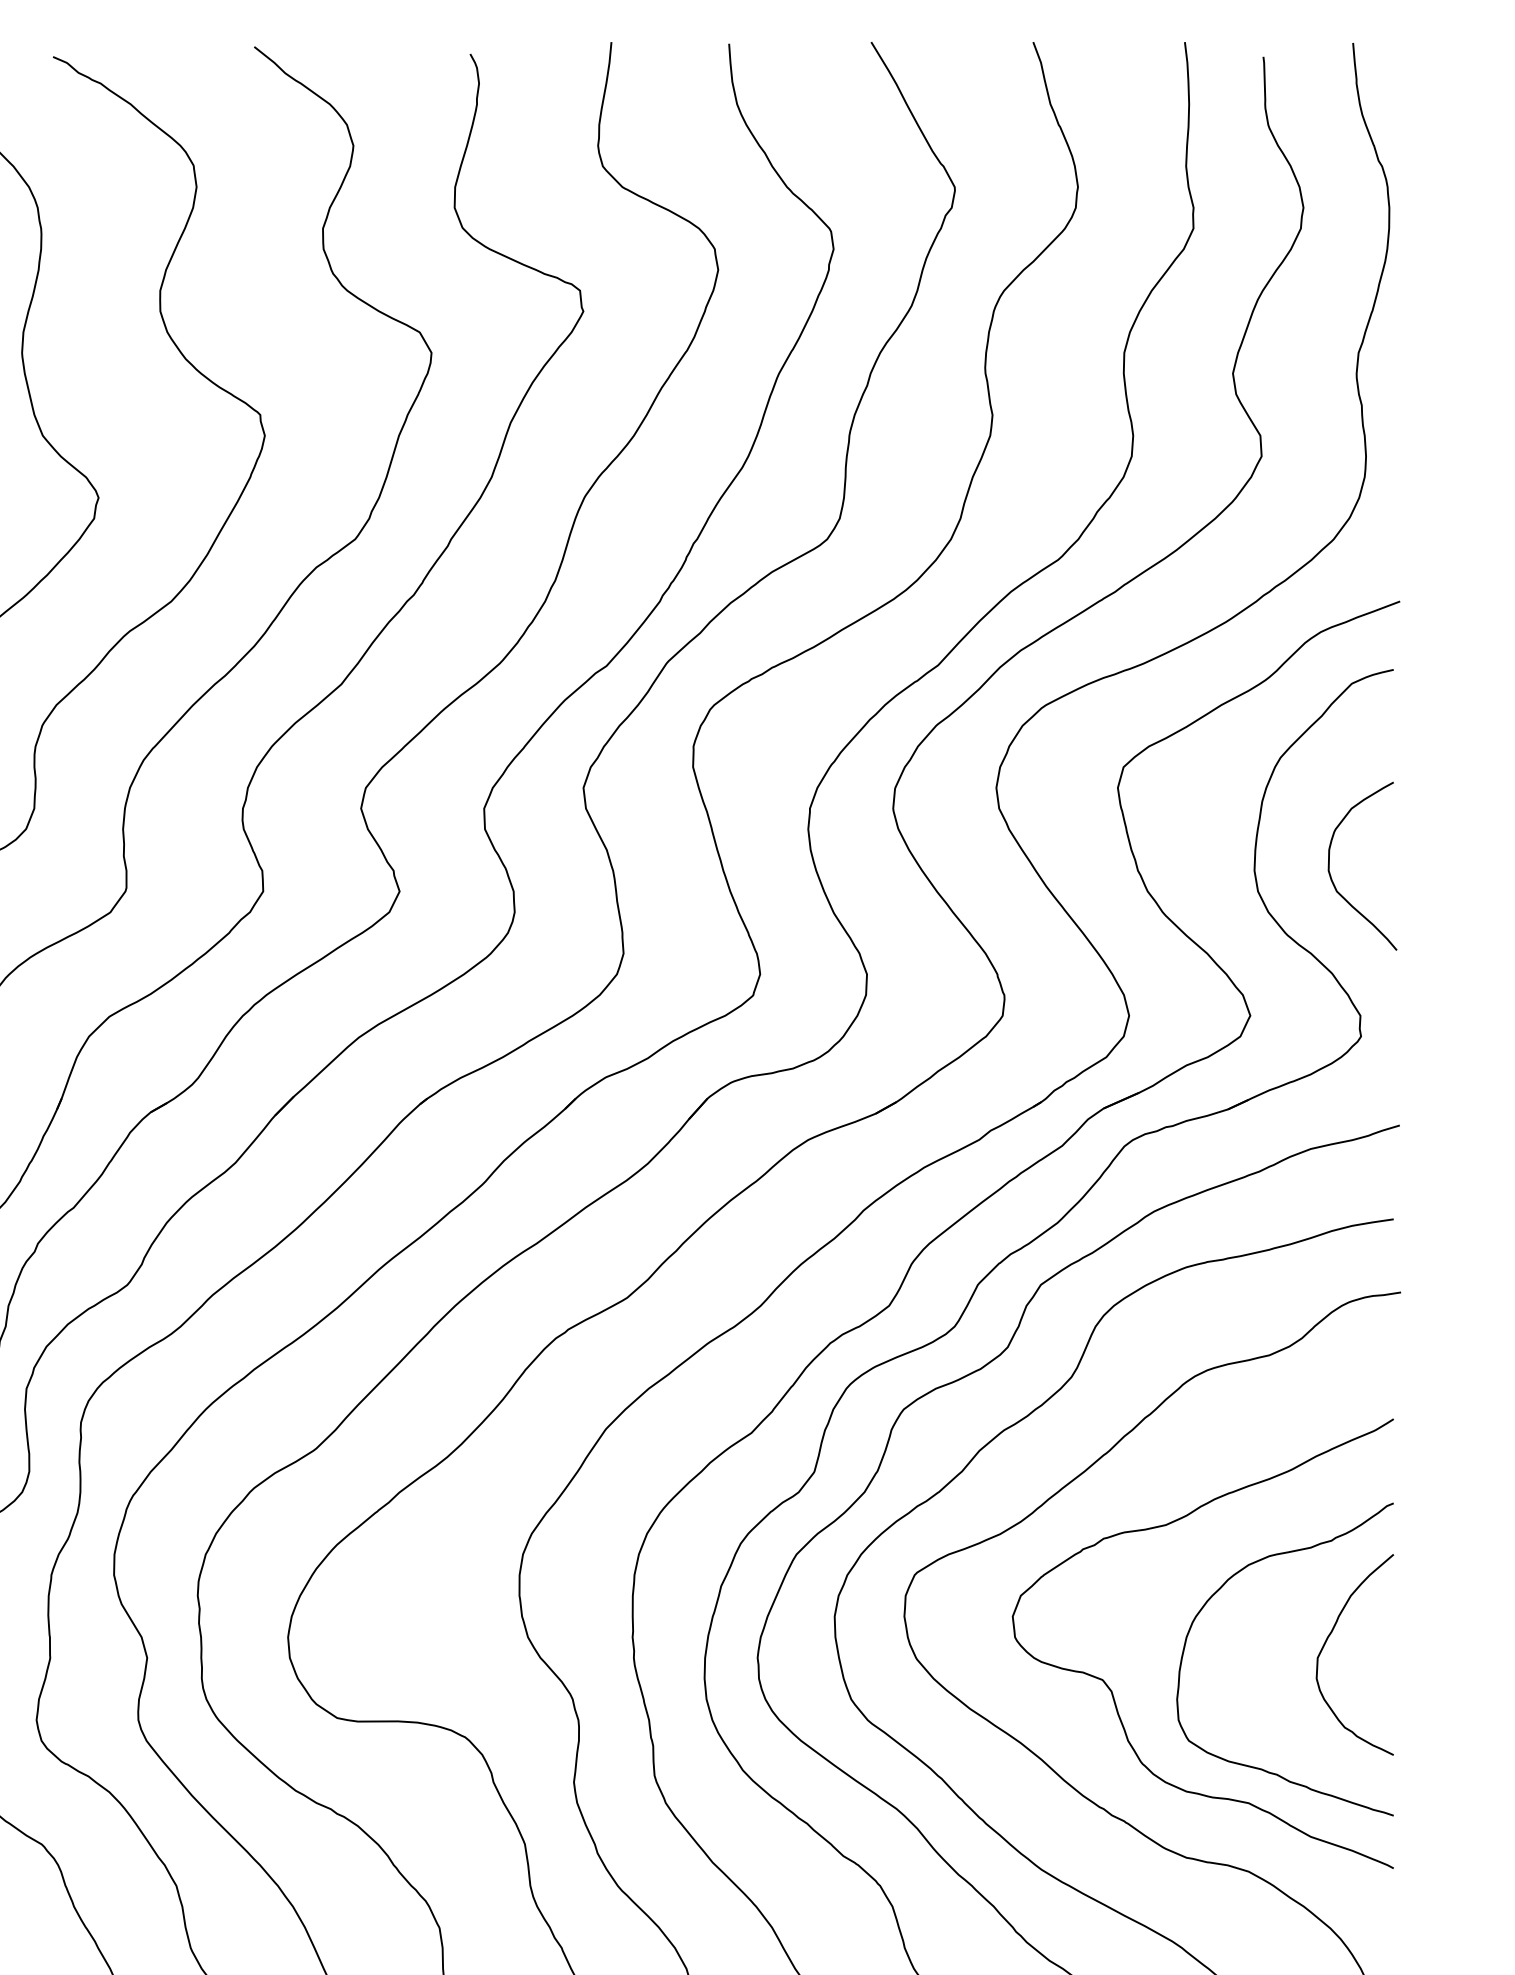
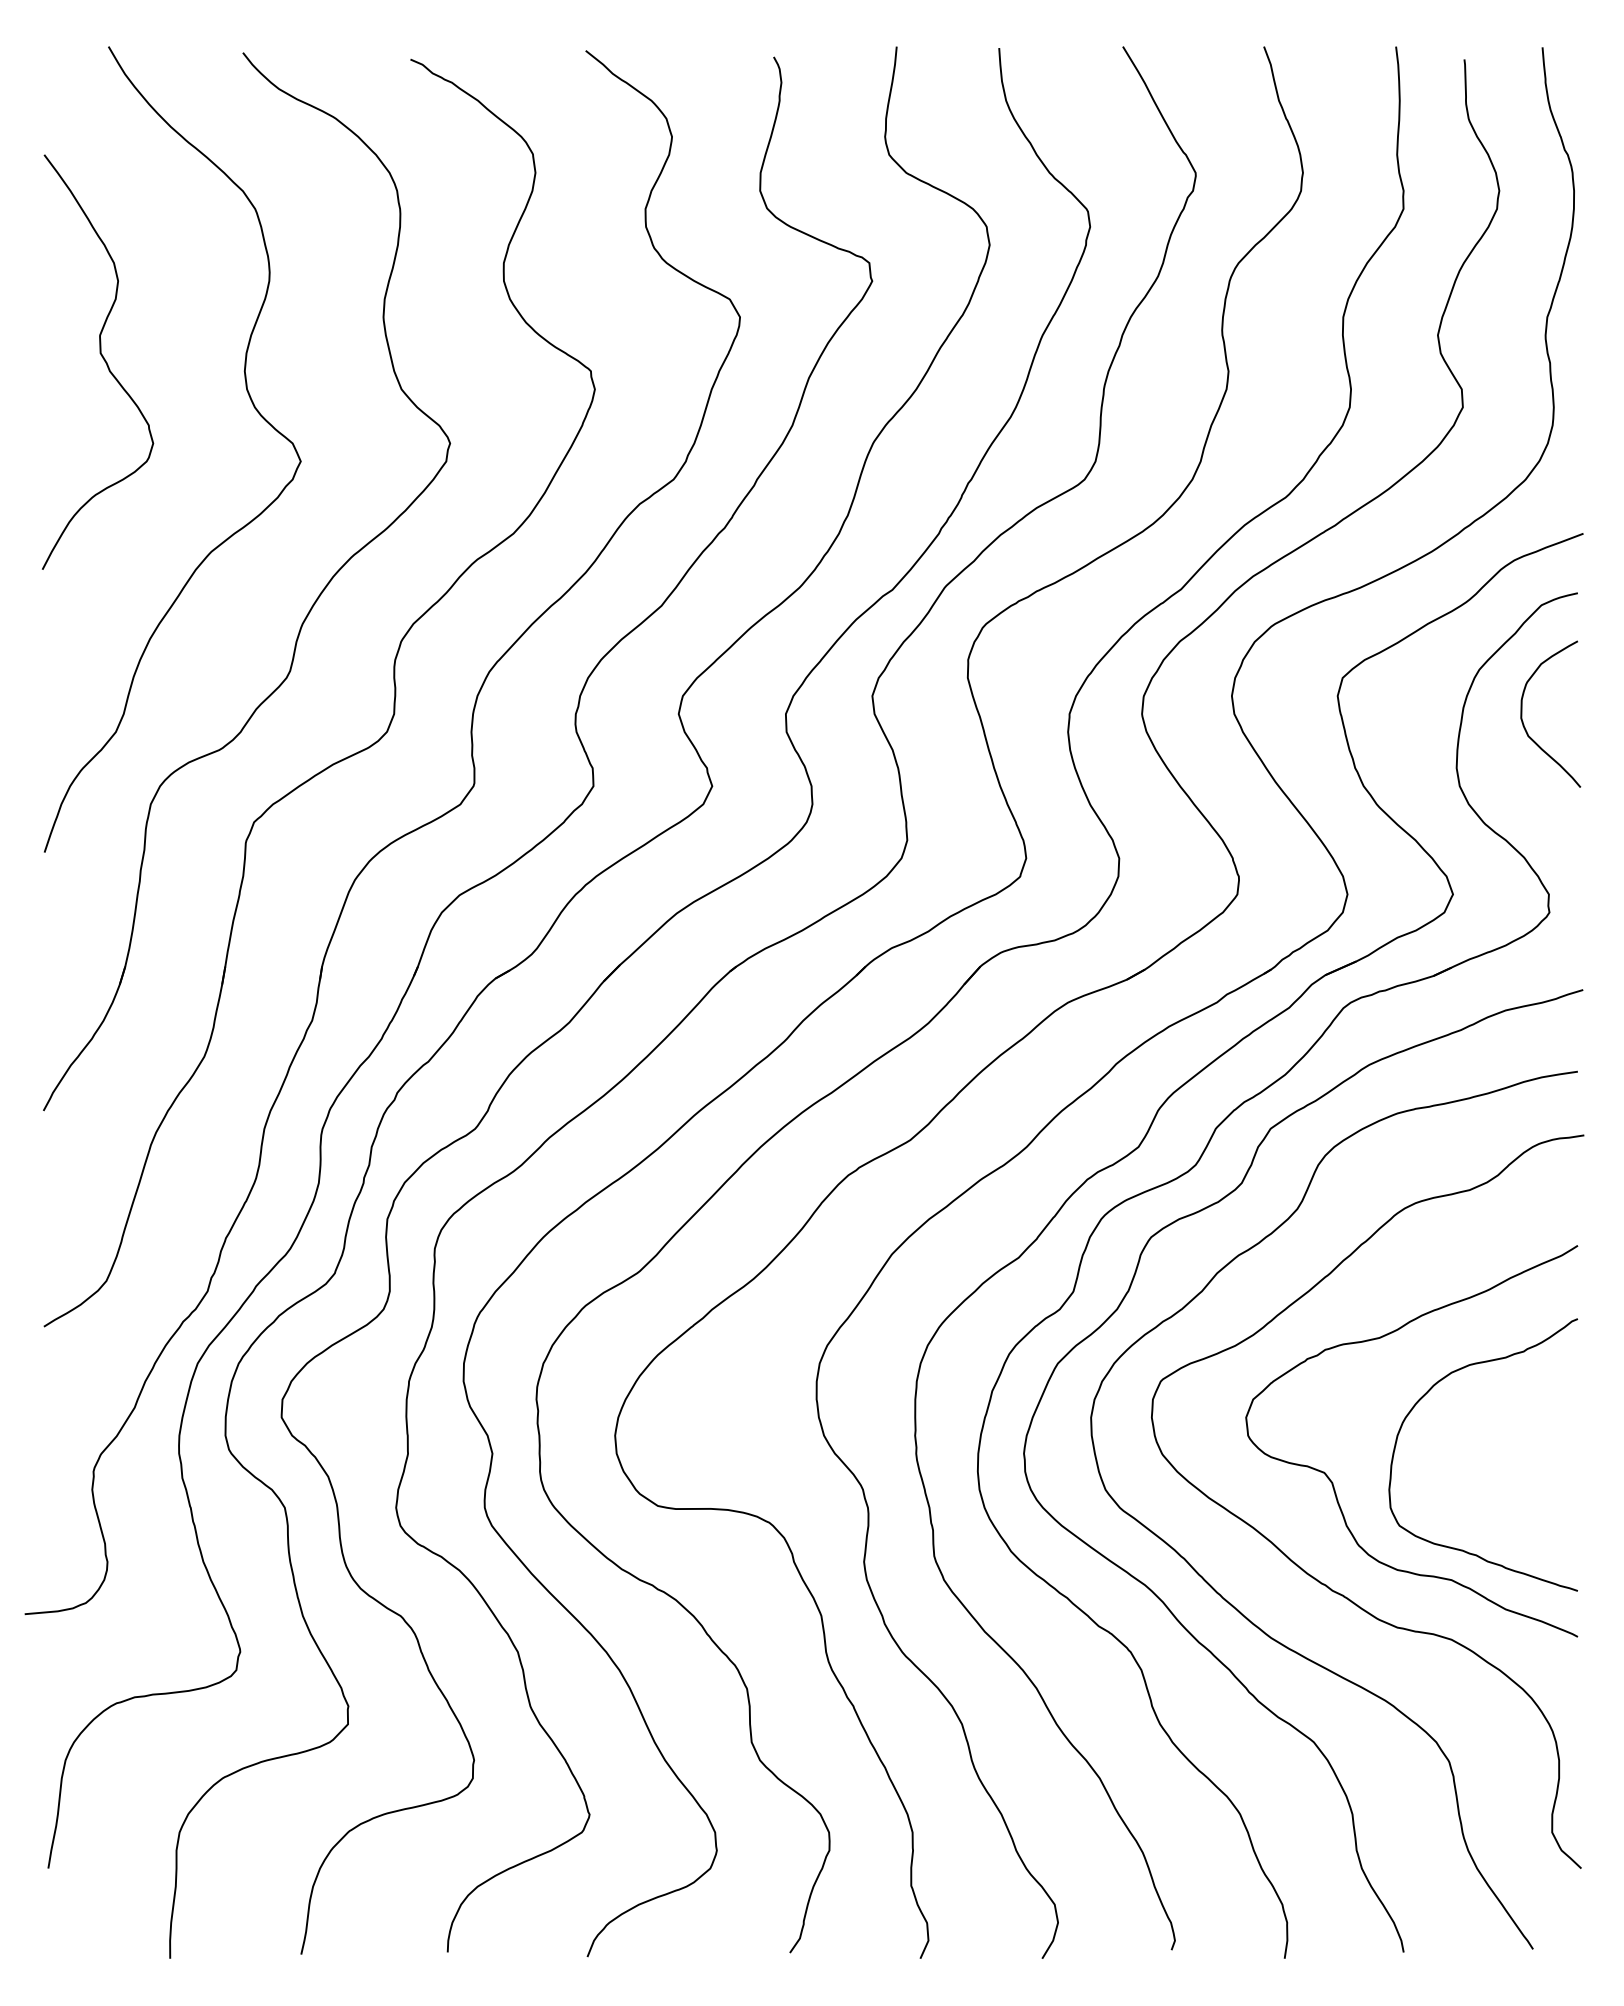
curve: (1330, 865) -> (1522, 713), moved
curve: (1327, 1640) -> (1520, 1438), removed

